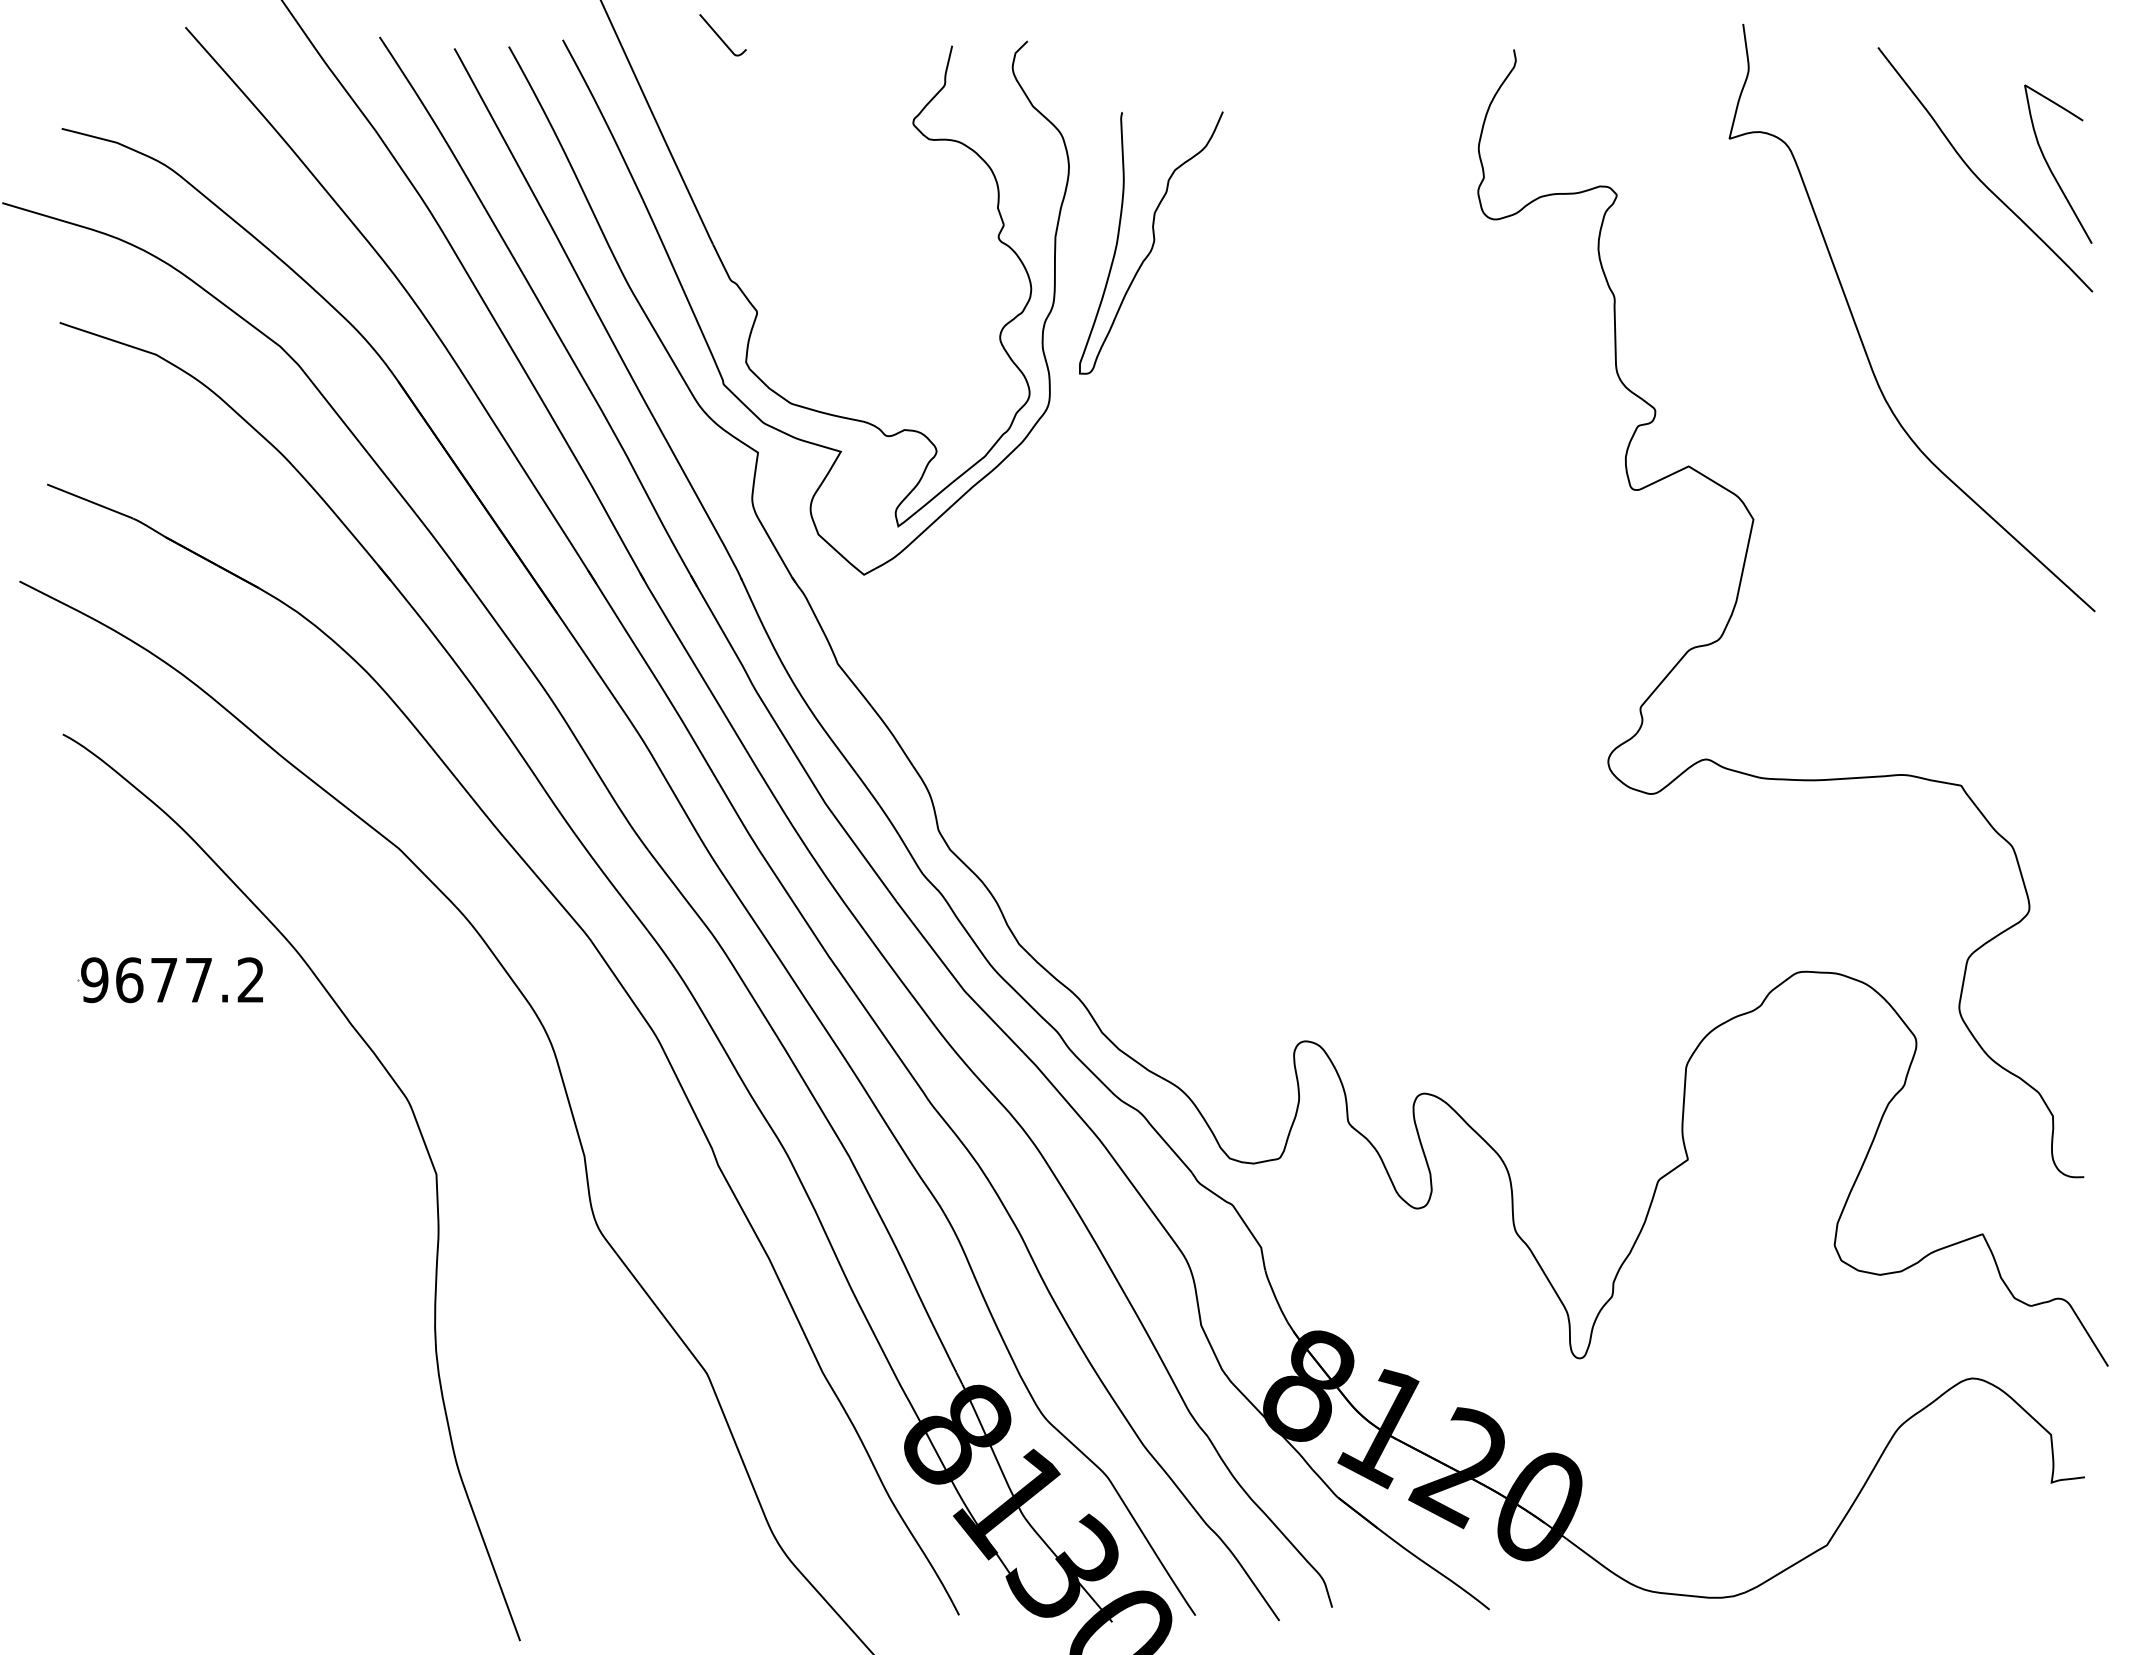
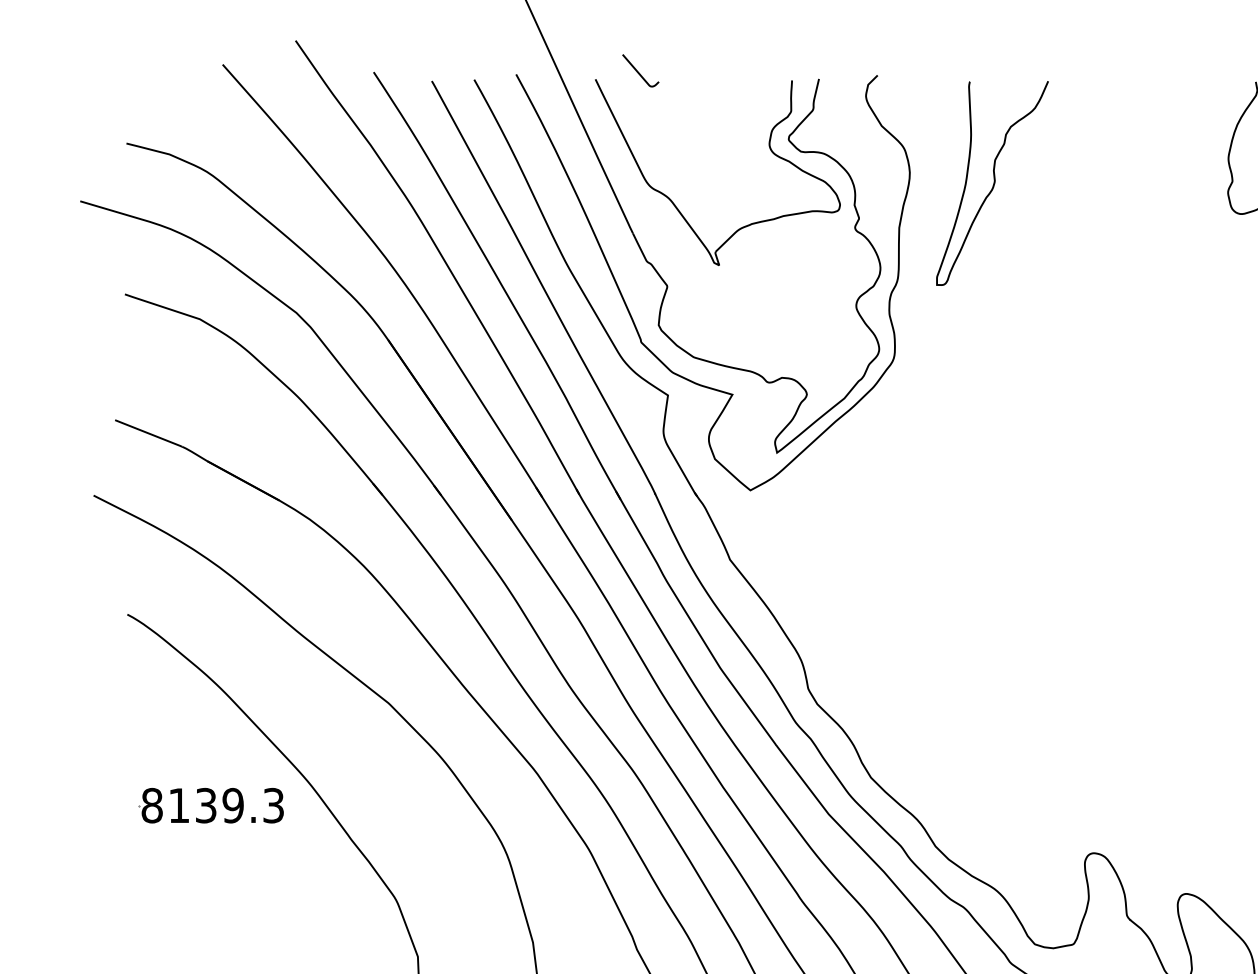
part: (767, 207) -> (675, 204), added
curve: (1152, 242) -> (993, 182), moved
text: (172, 980) -> (212, 805), 9677.2 -> 8139.3

